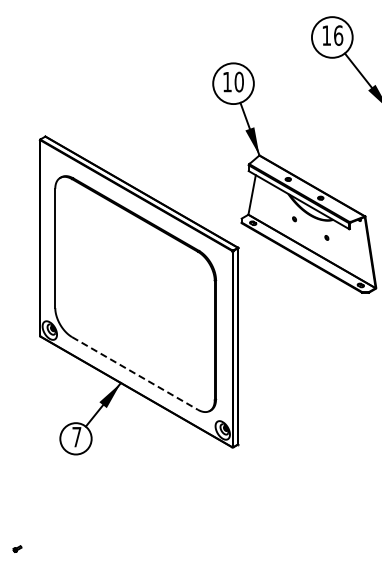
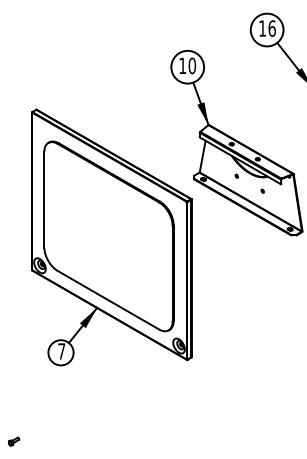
line: (135, 373) -> (108, 300), dashed -> solid
part: (17, 548) -> (13, 441), size x1.67

